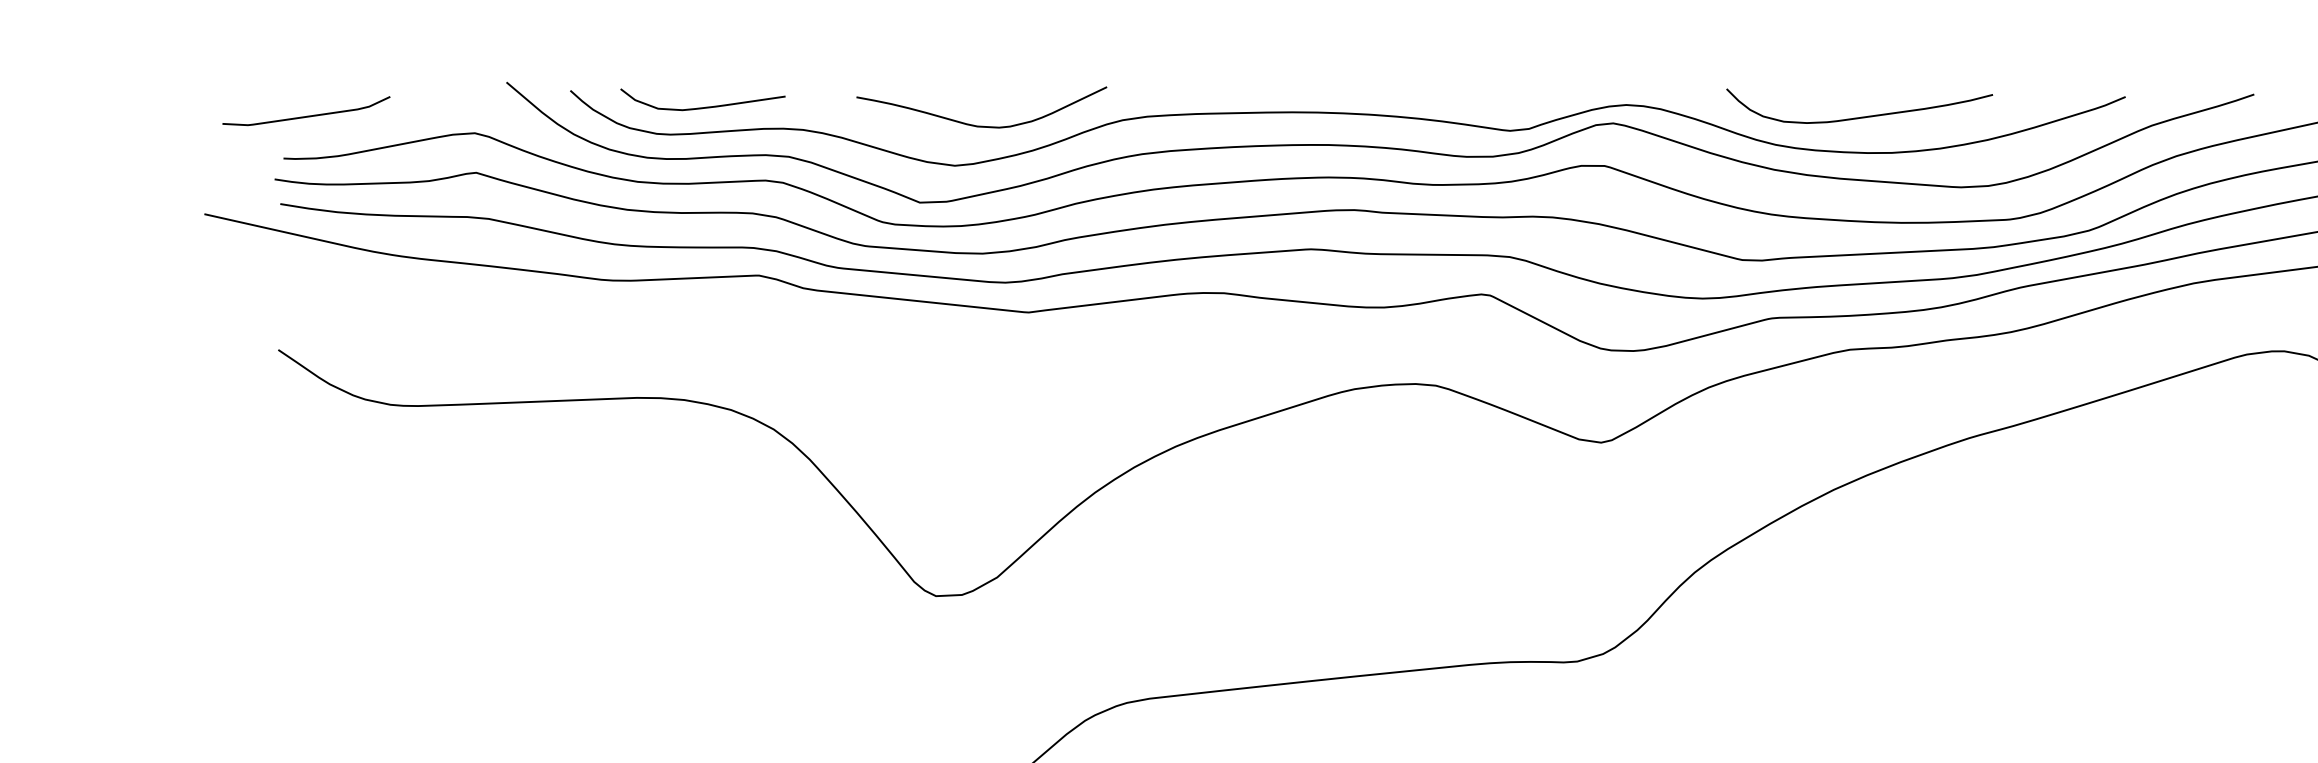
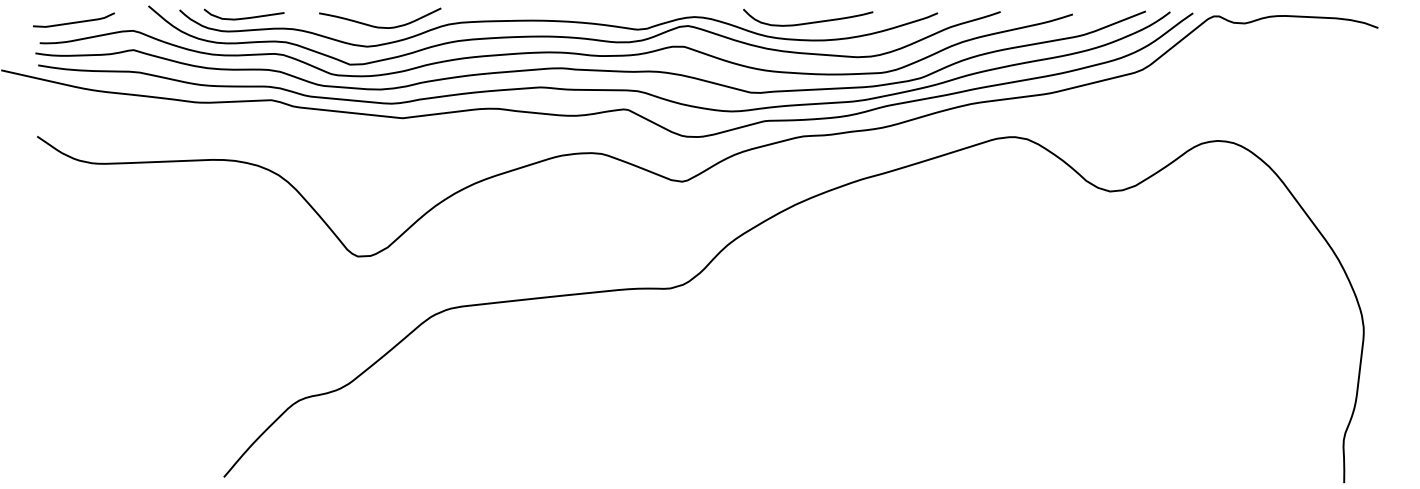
curve: (307, 114) -> (74, 21), moved

